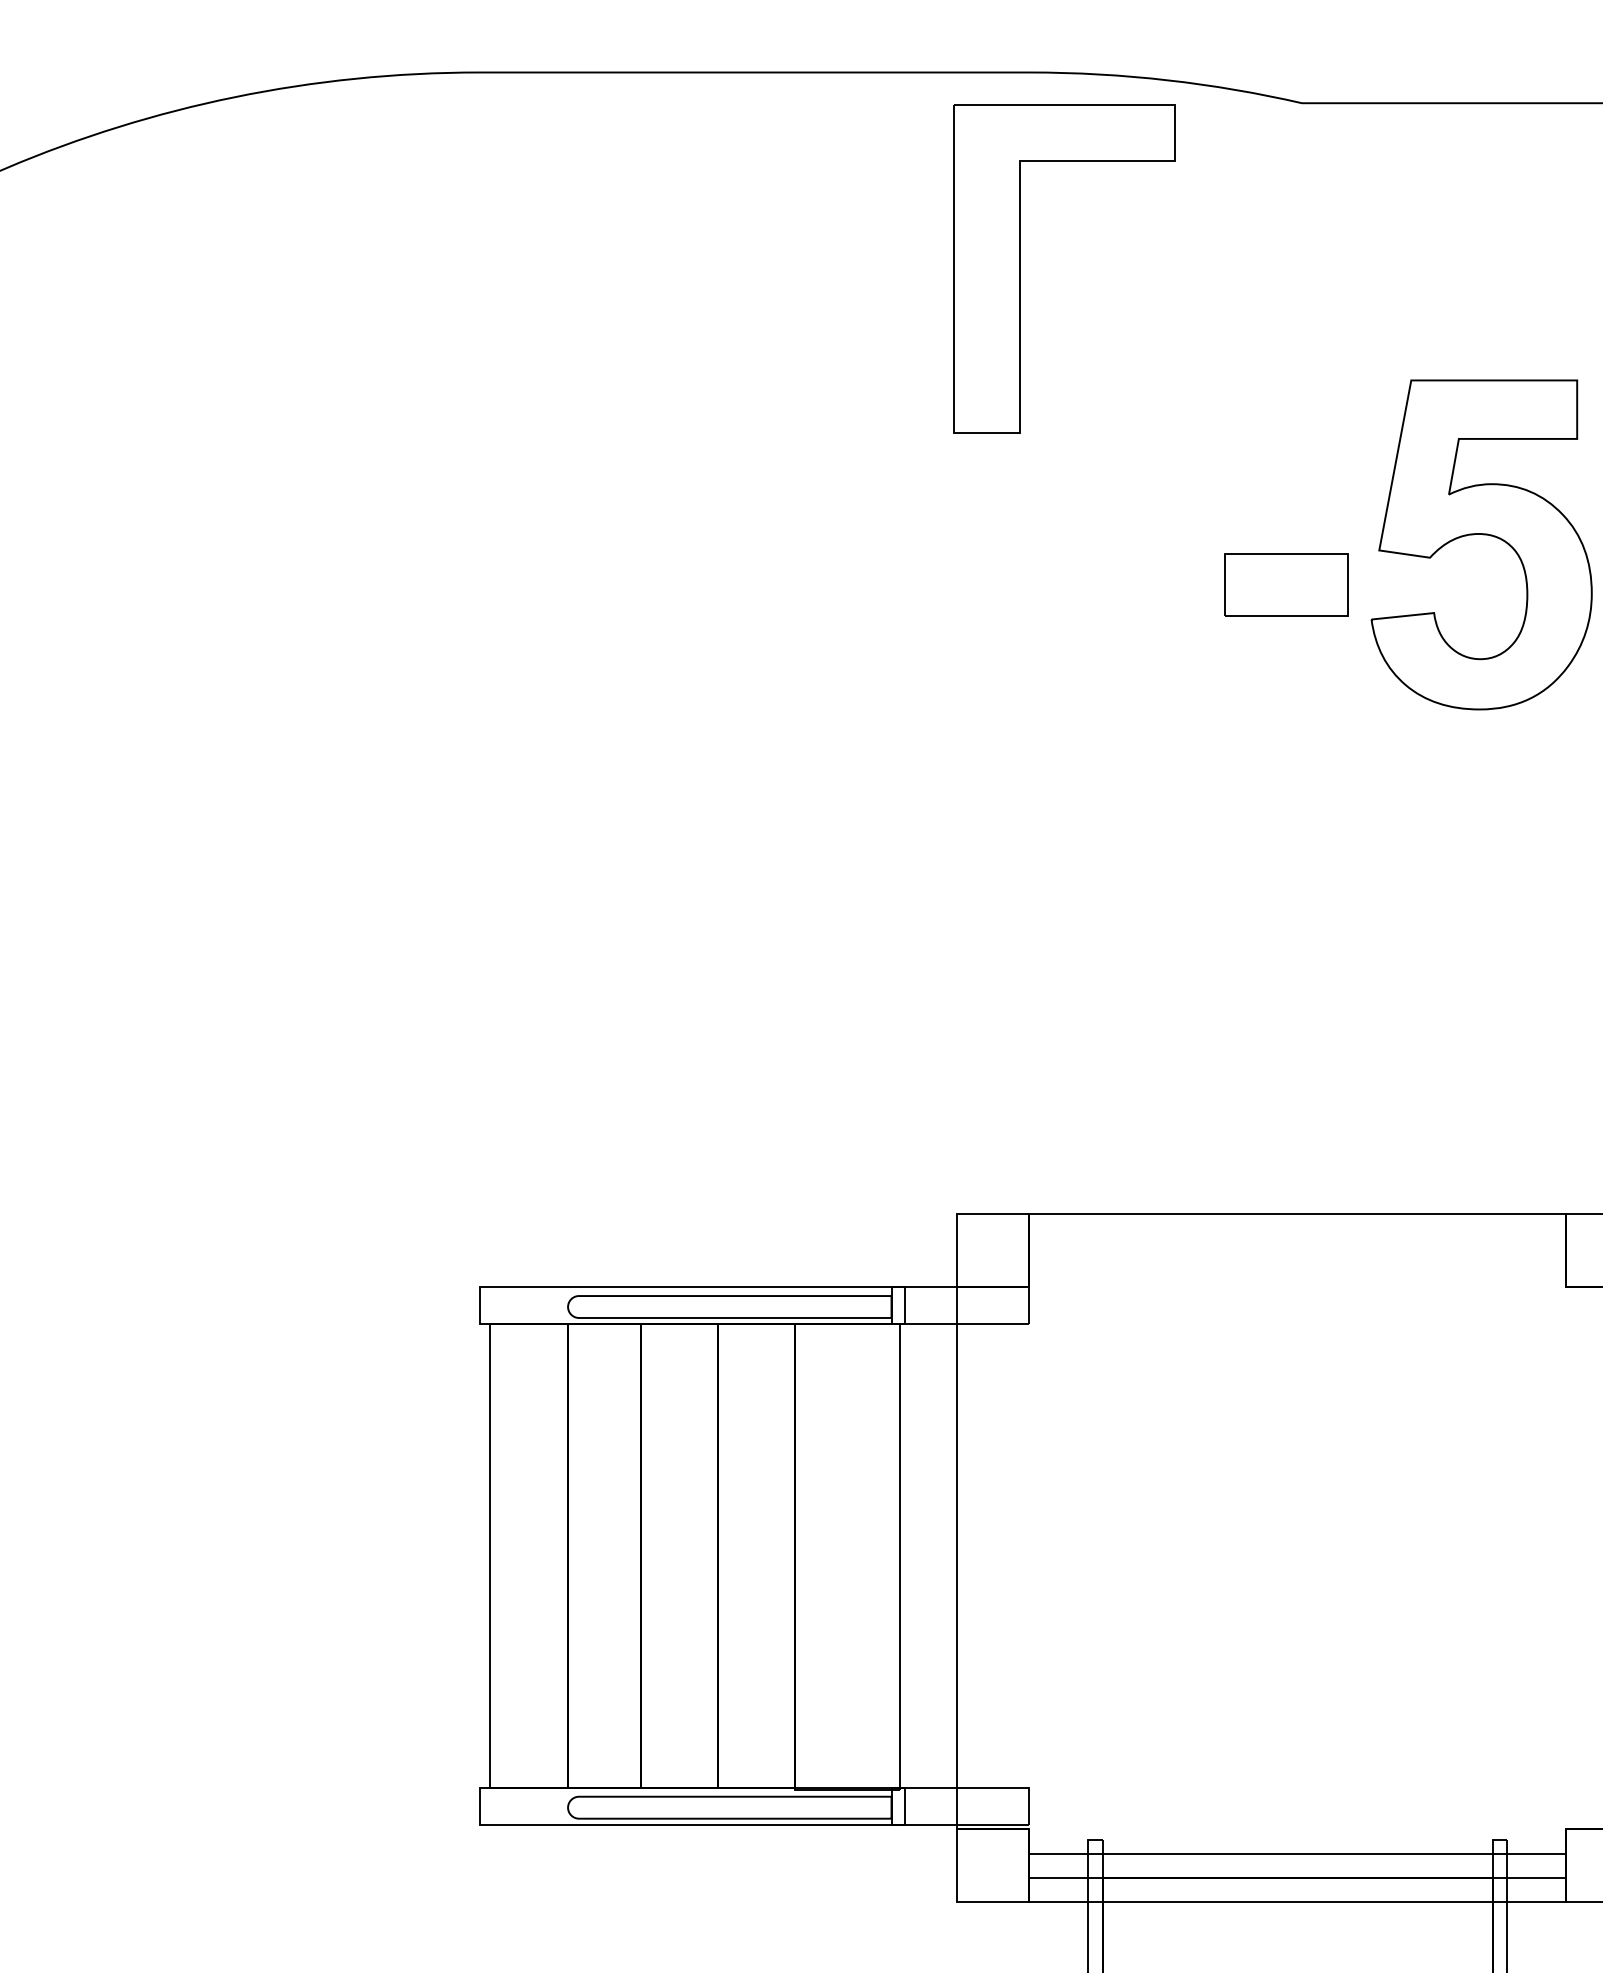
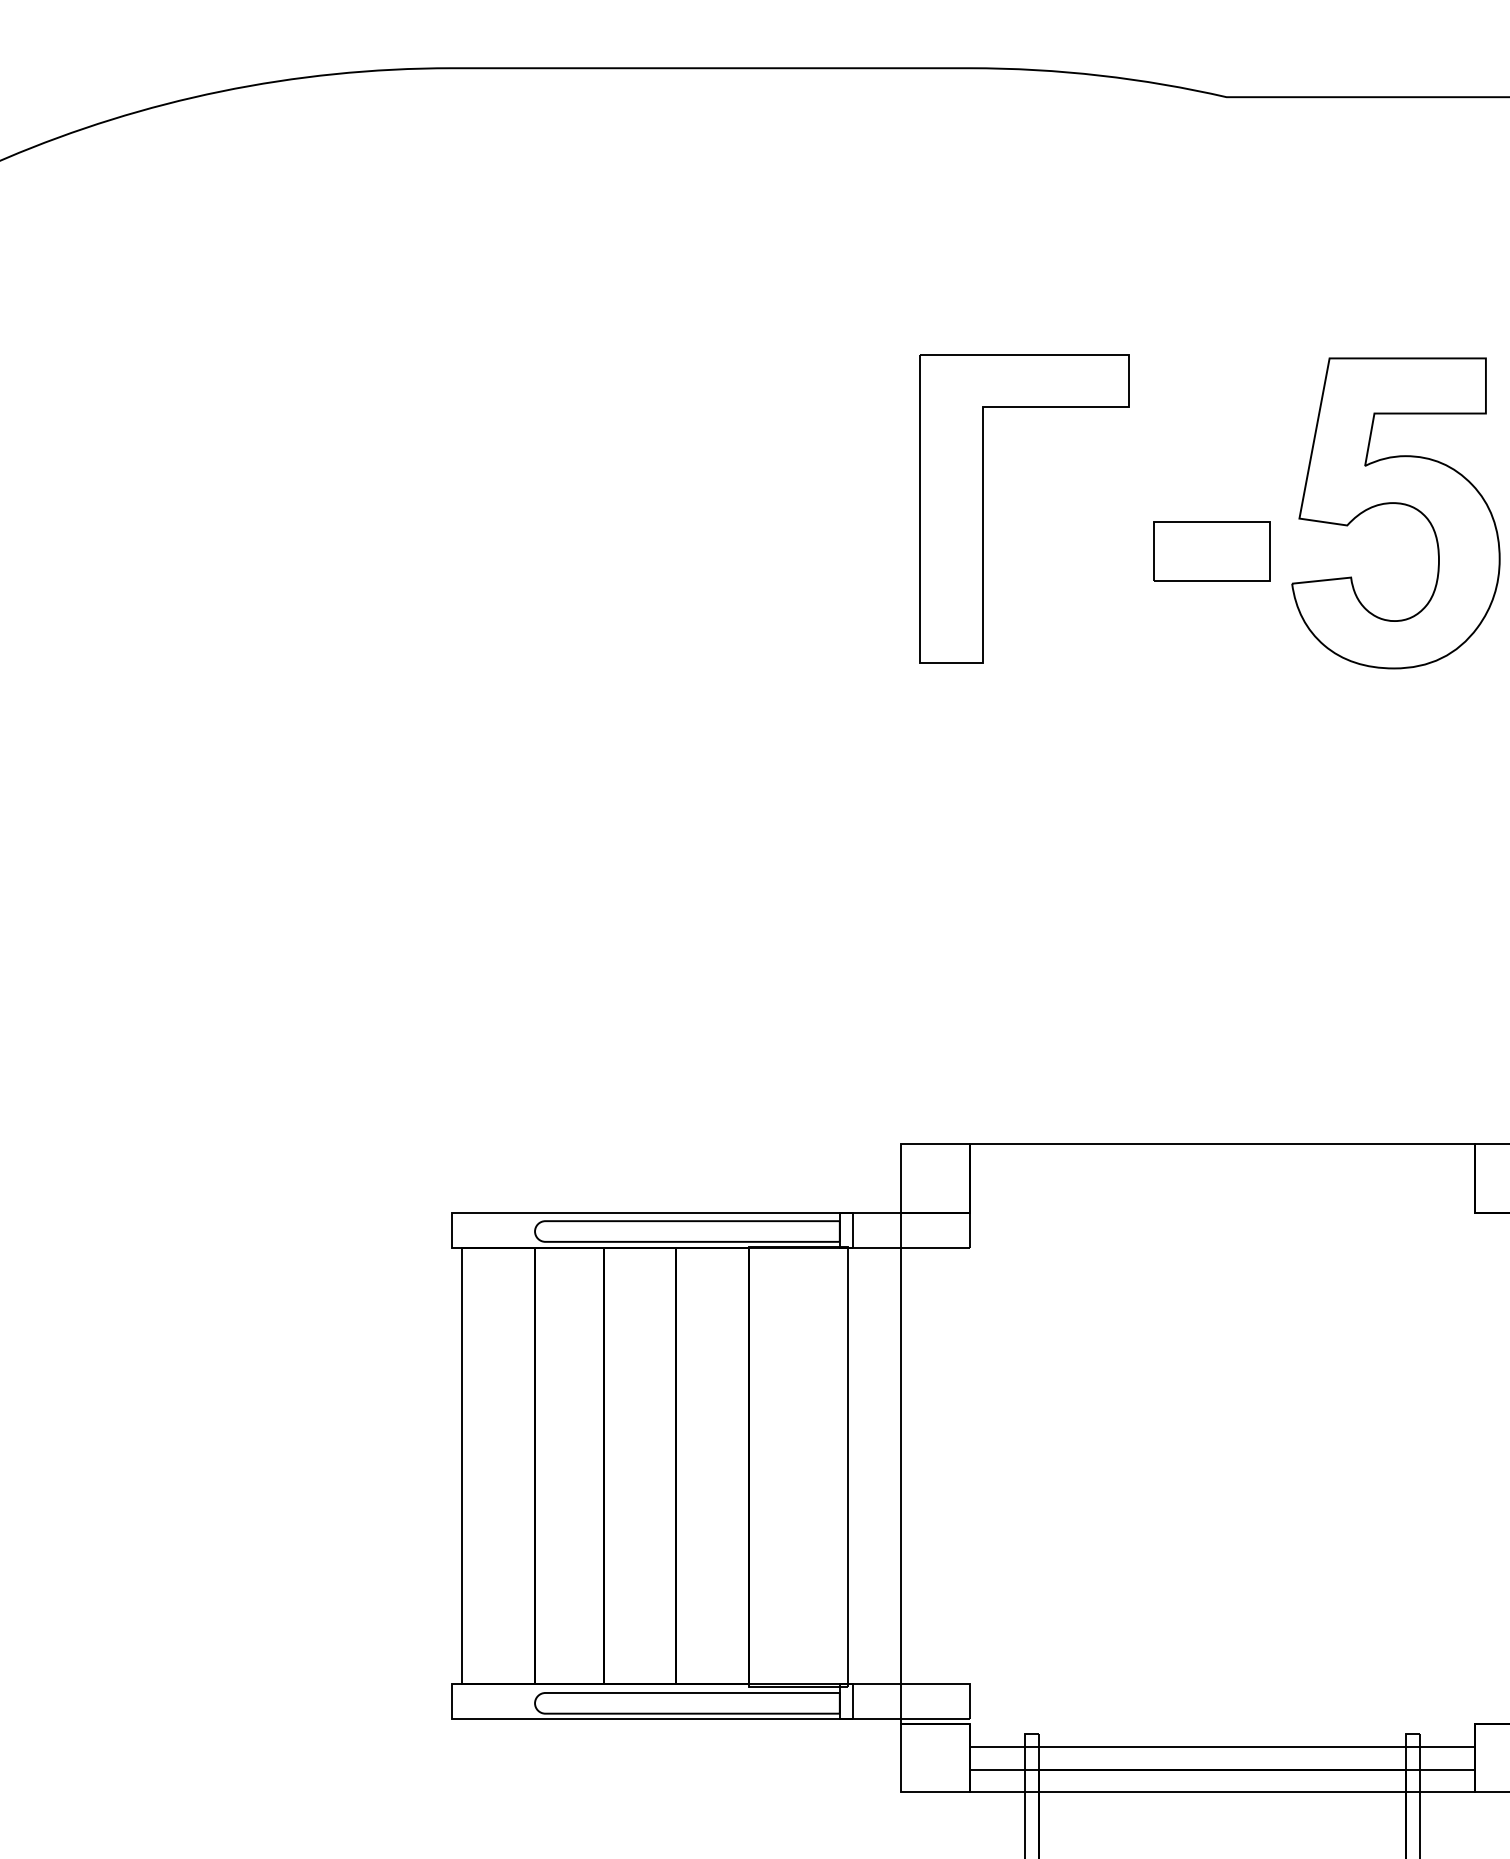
part: (1020, 268) -> (983, 508), moved

